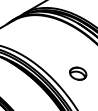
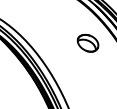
part: (78, 73) -> (88, 43), moved

